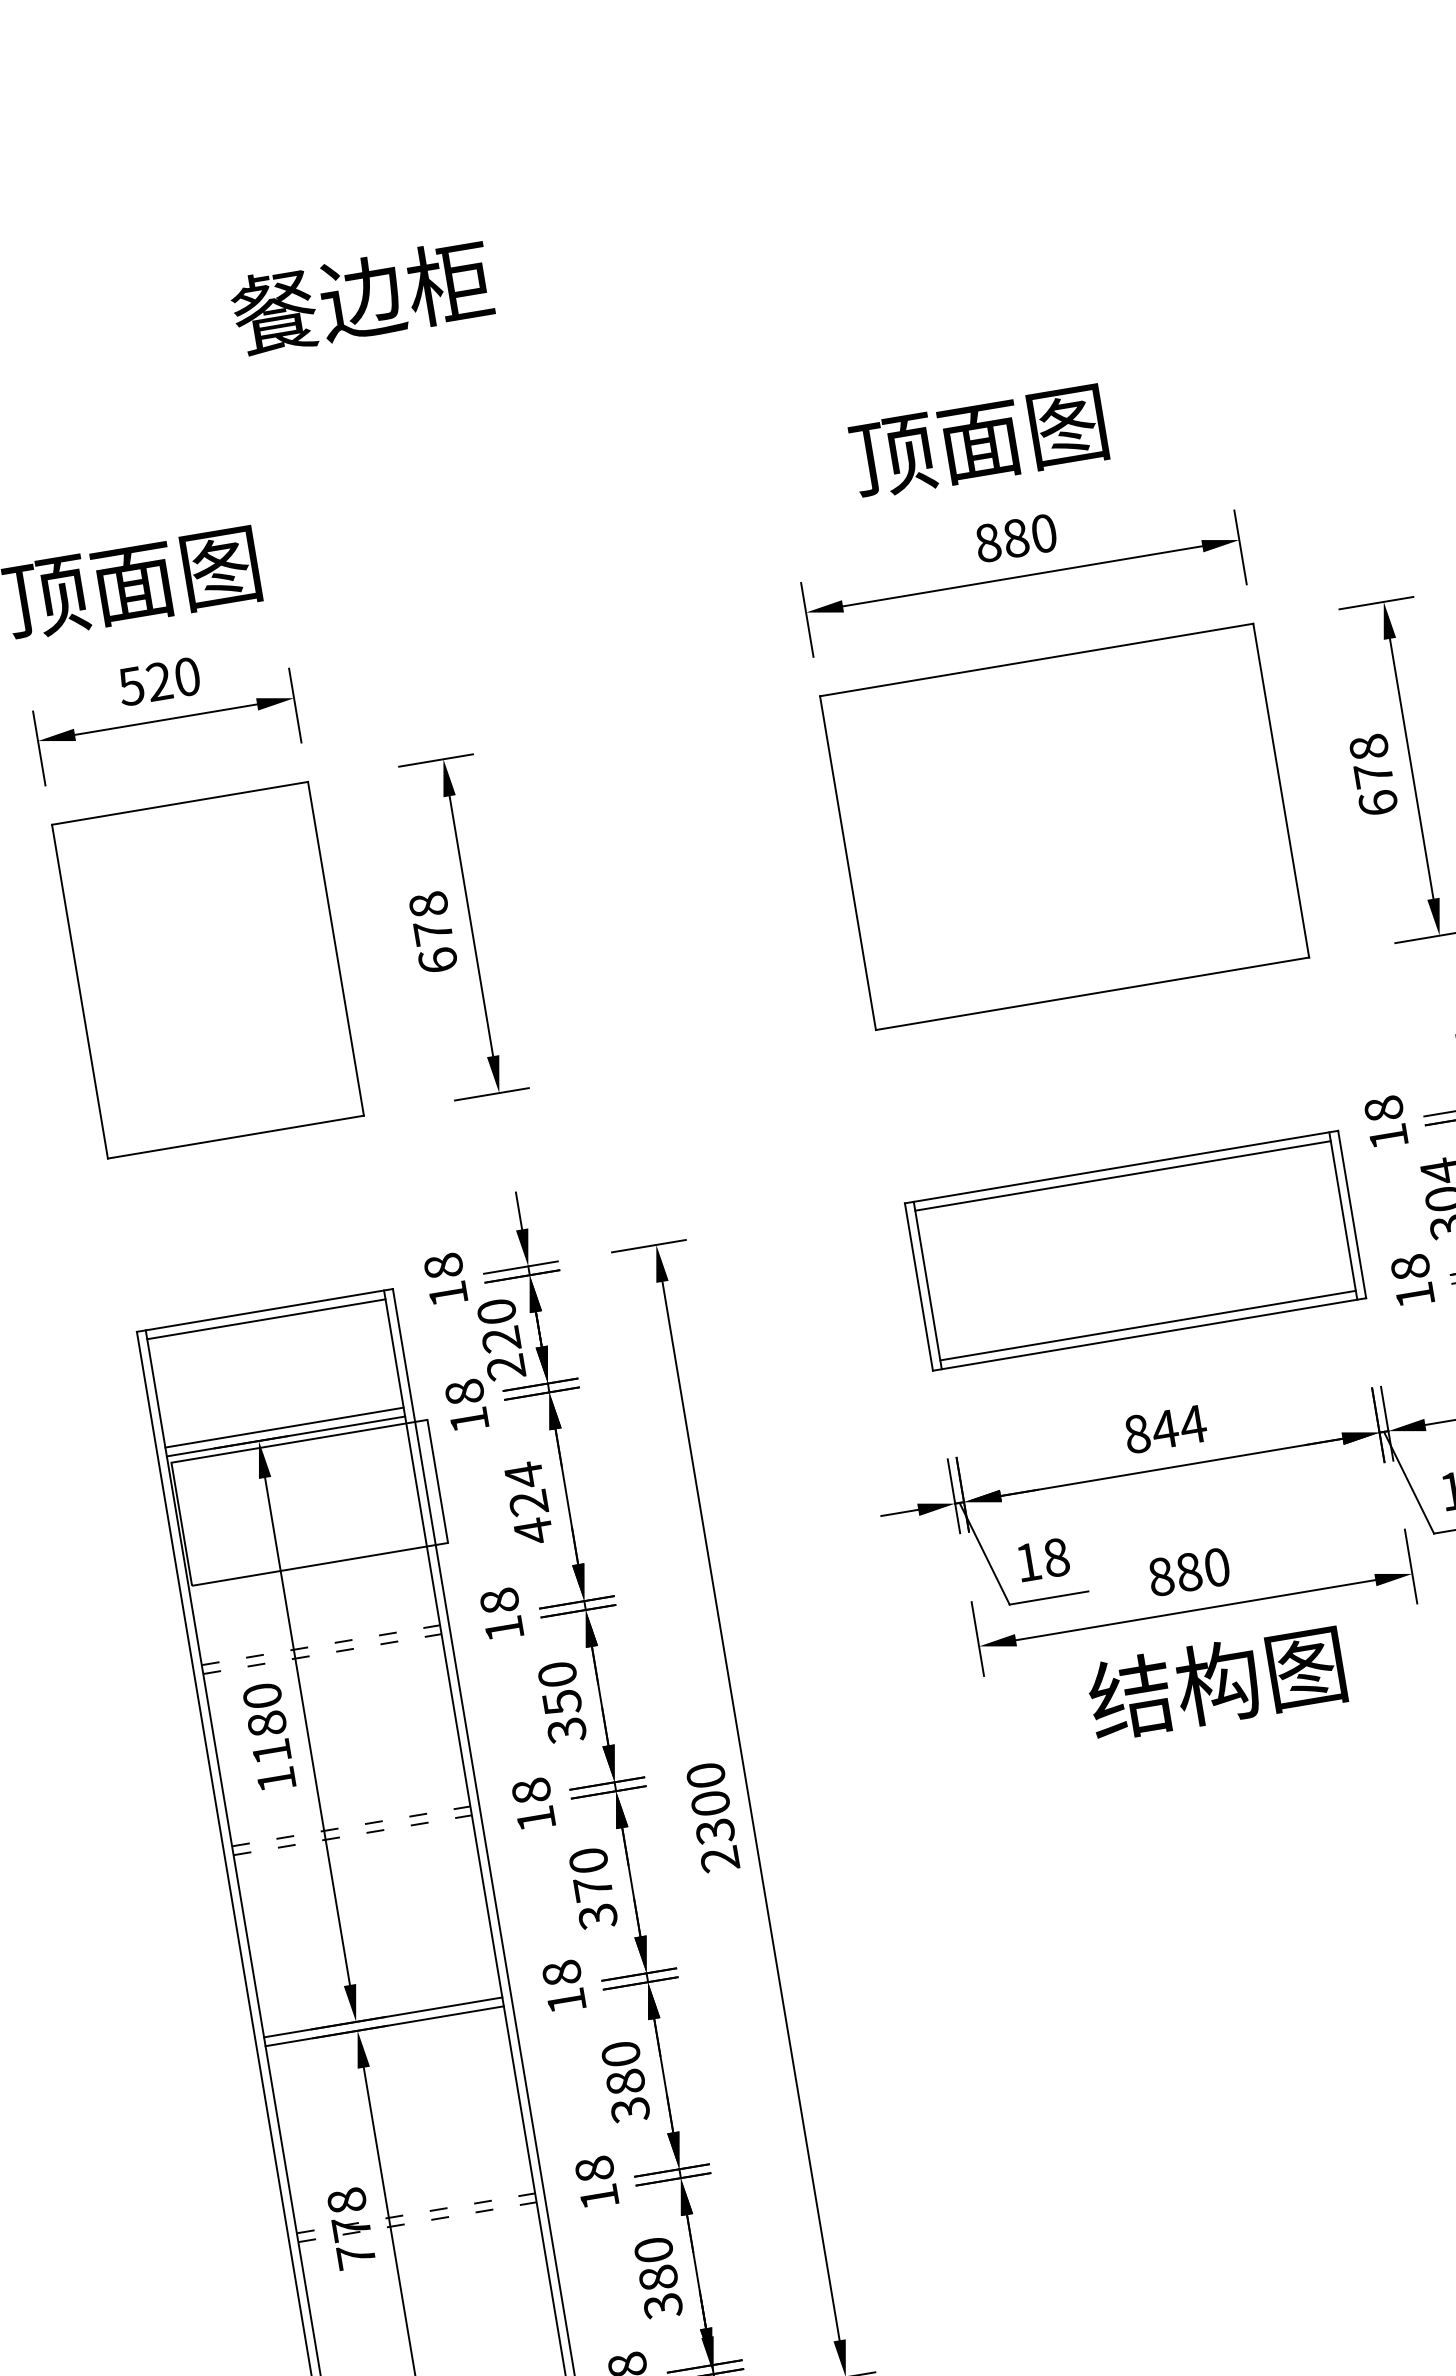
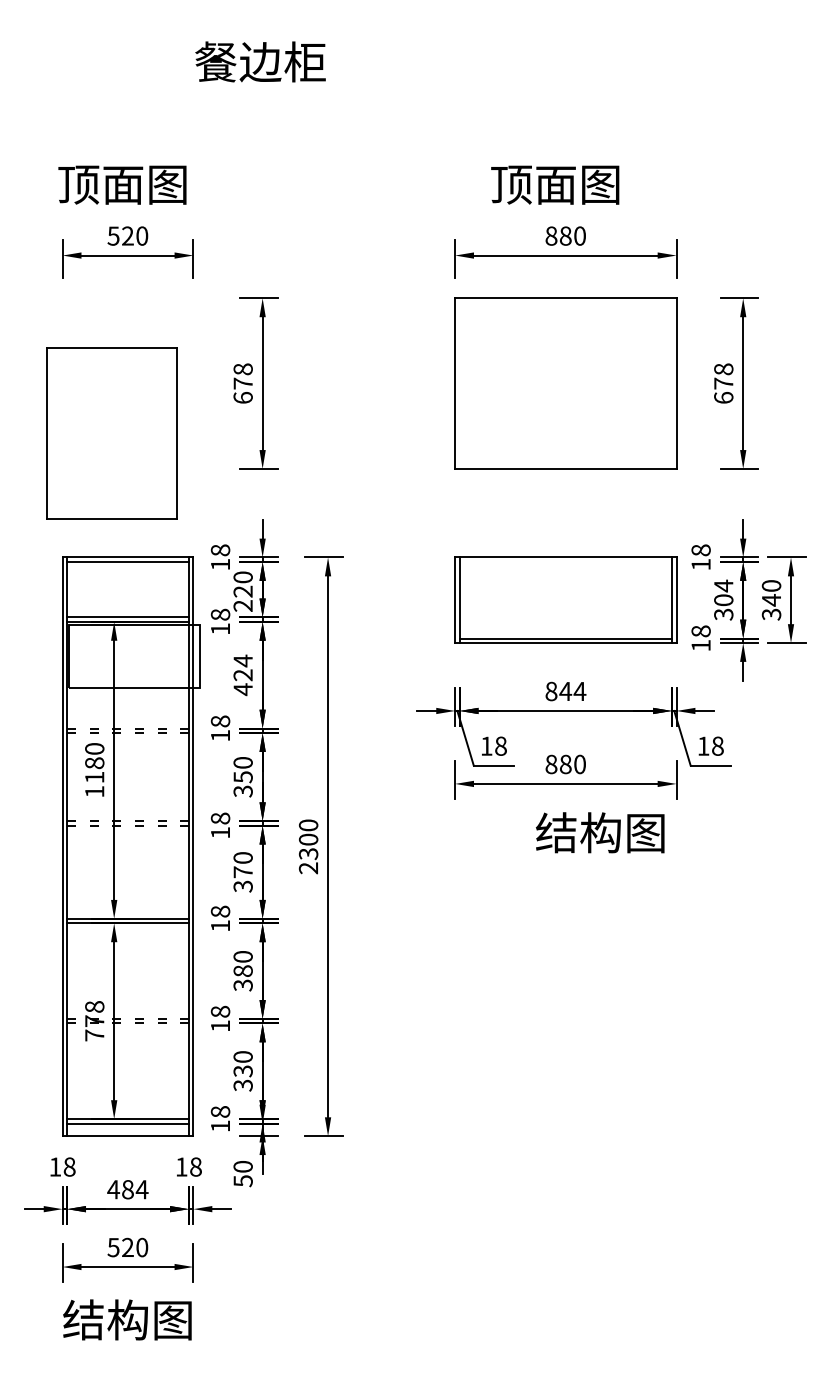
part: (206, 970) -> (111, 433), moved
line: (1122, 1176) -> (565, 562), removed
text: (1217, 1682) -> (600, 832), moved
text: (657, 2278) -> (242, 1071), 380 -> 330

